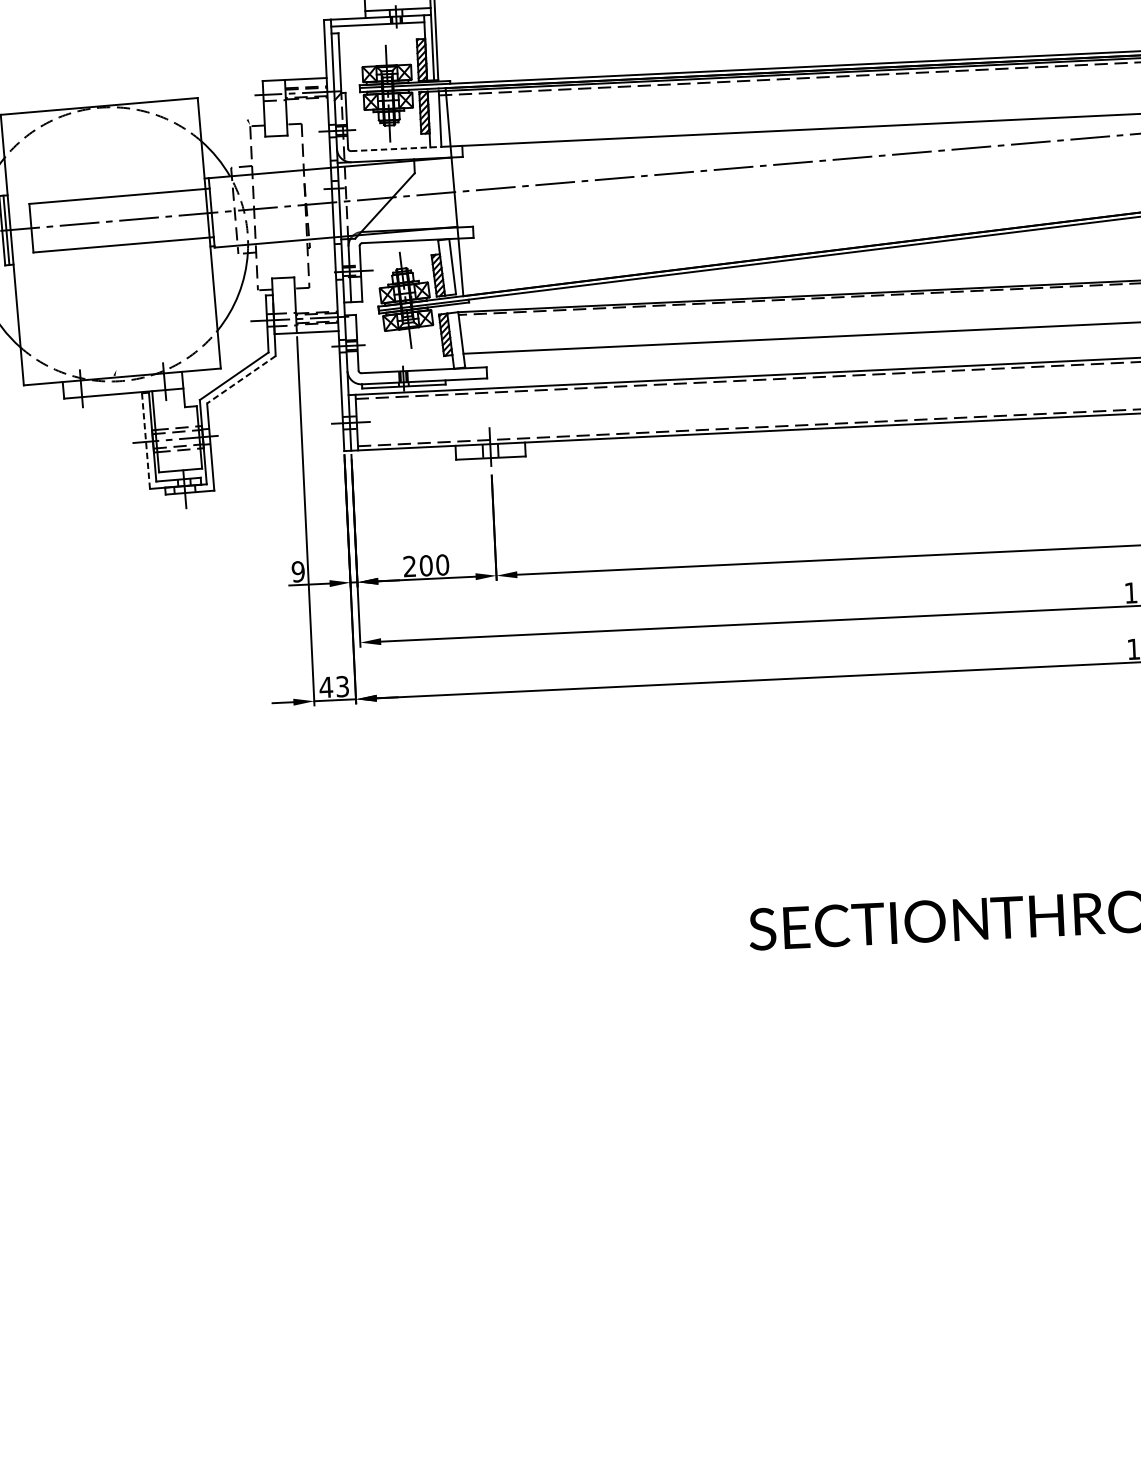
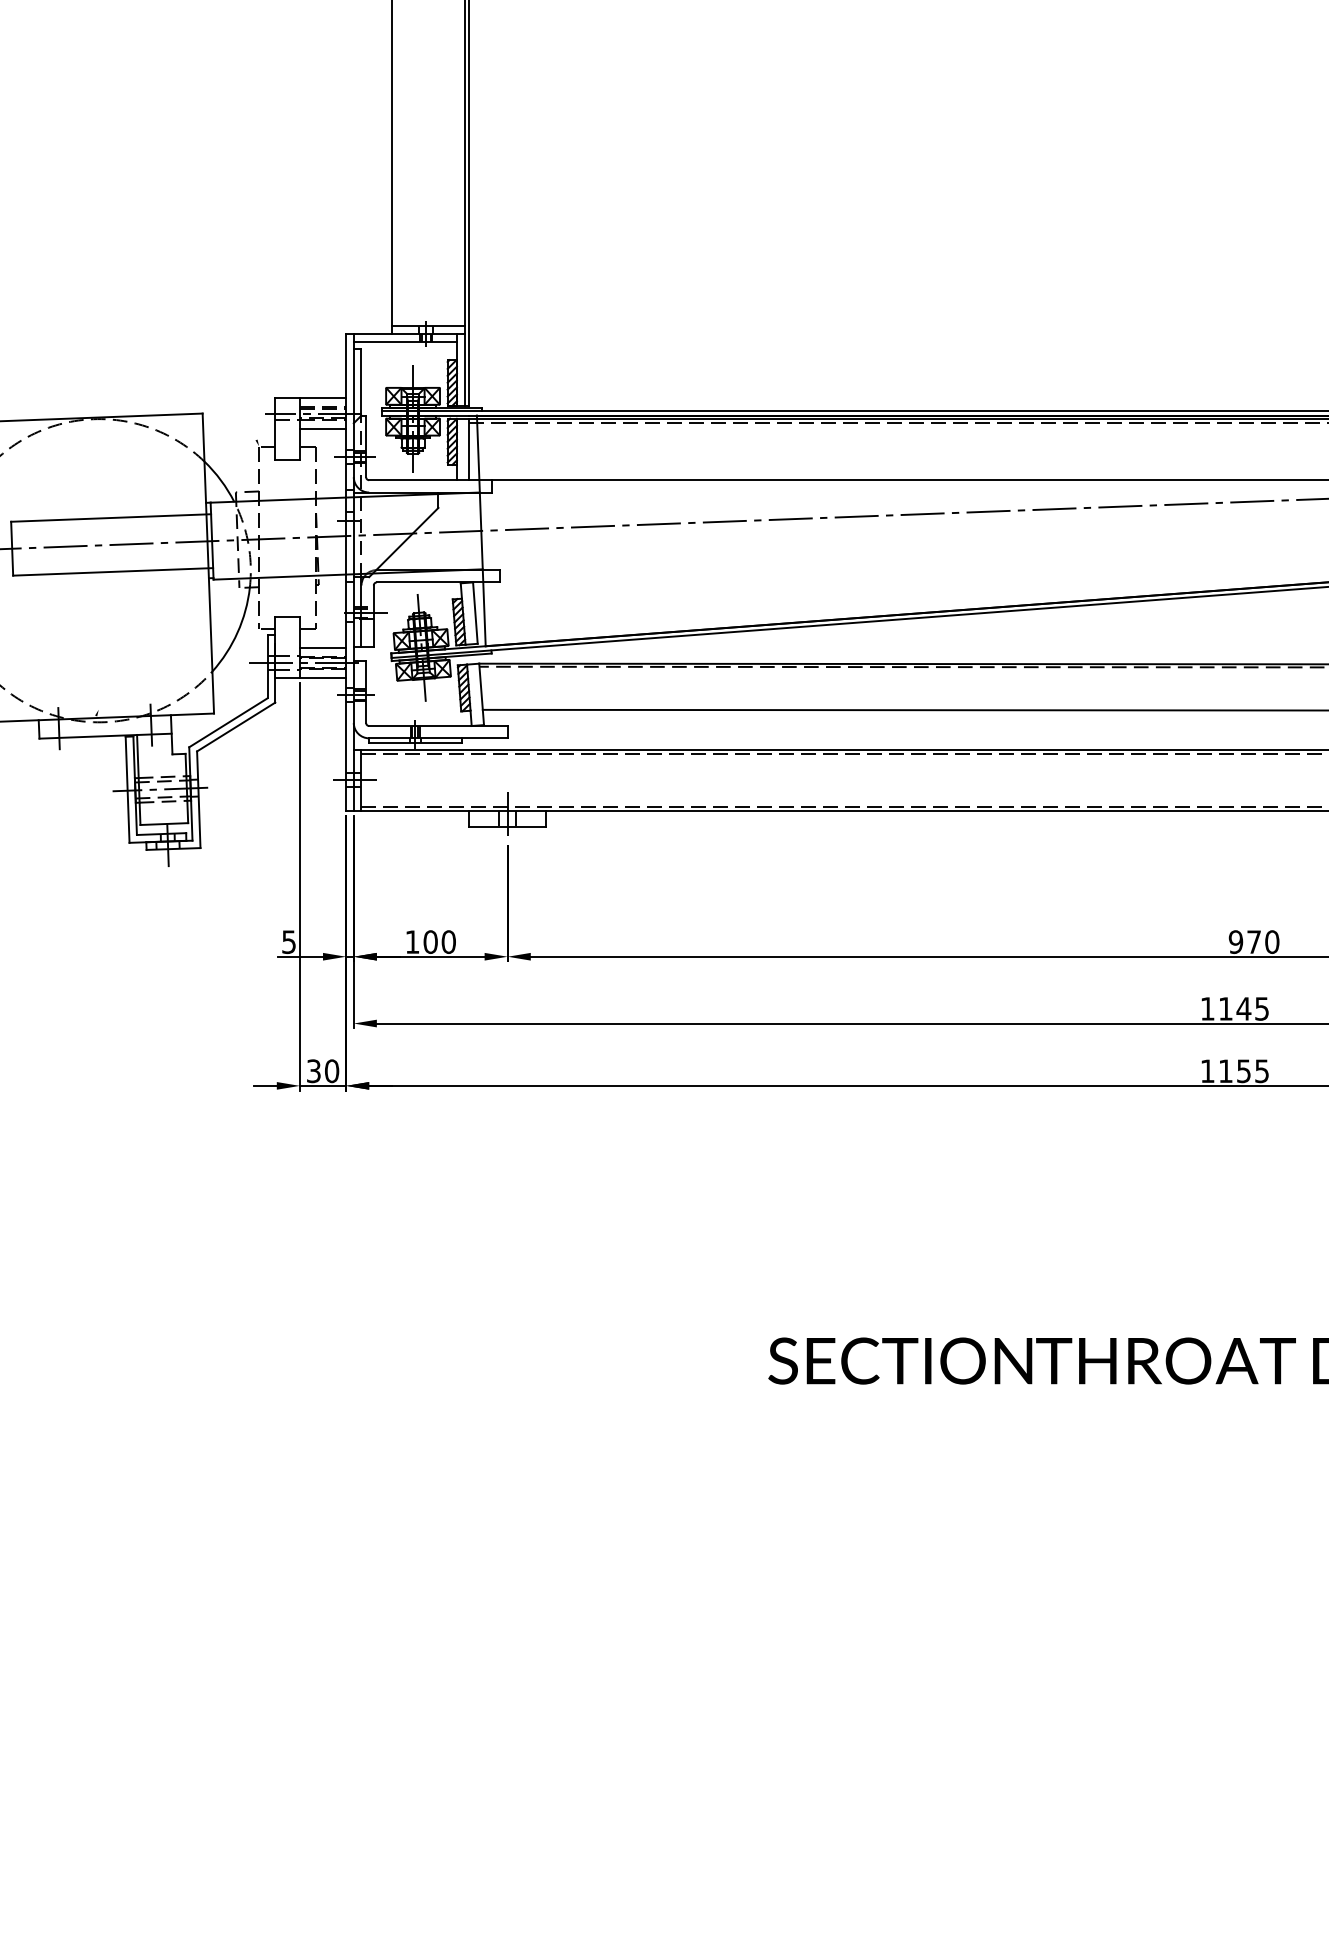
line: (306, 106) -> (322, 428), added
line: (396, 149) -> (419, 480), dashed -> solid
line: (315, 304) -> (322, 647), added
line: (240, 380) -> (235, 727), dashed -> solid
line: (145, 441) -> (127, 790), dashed -> solid
text: (408, 566) -> (411, 941), 200 -> 100
text: (298, 571) -> (289, 941), 9 -> 5
text: (334, 687) -> (322, 1071), 43 -> 30

